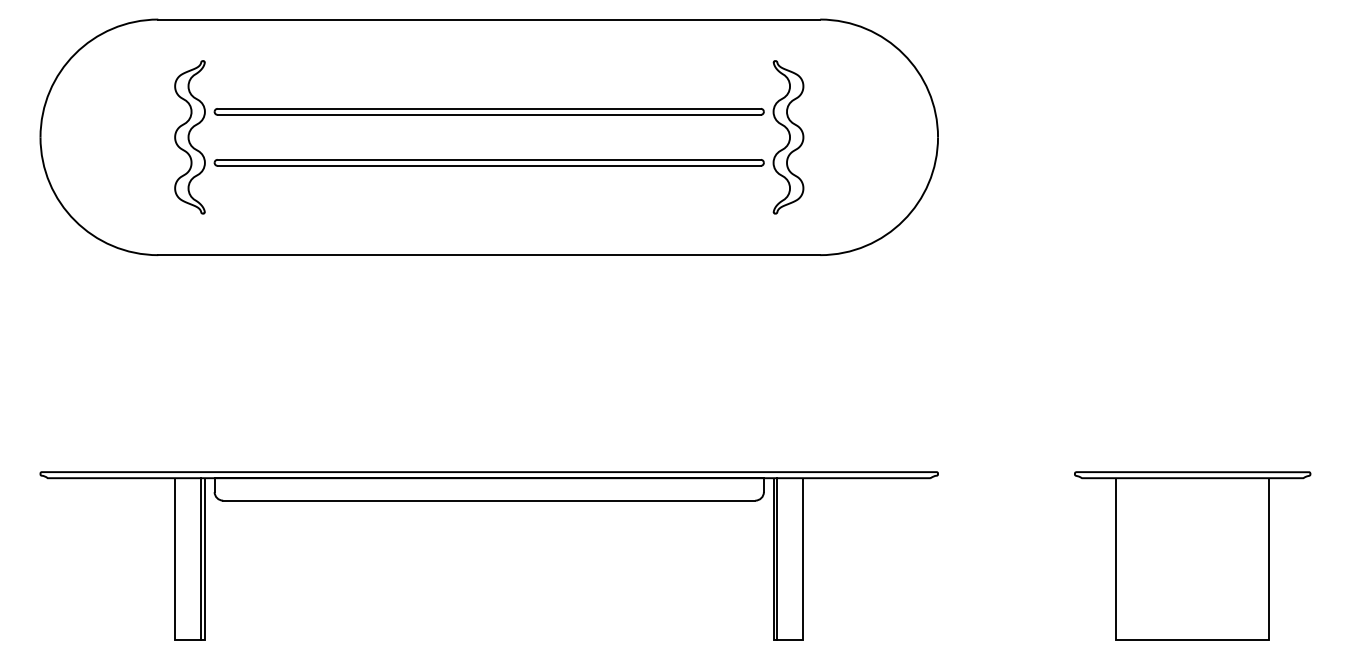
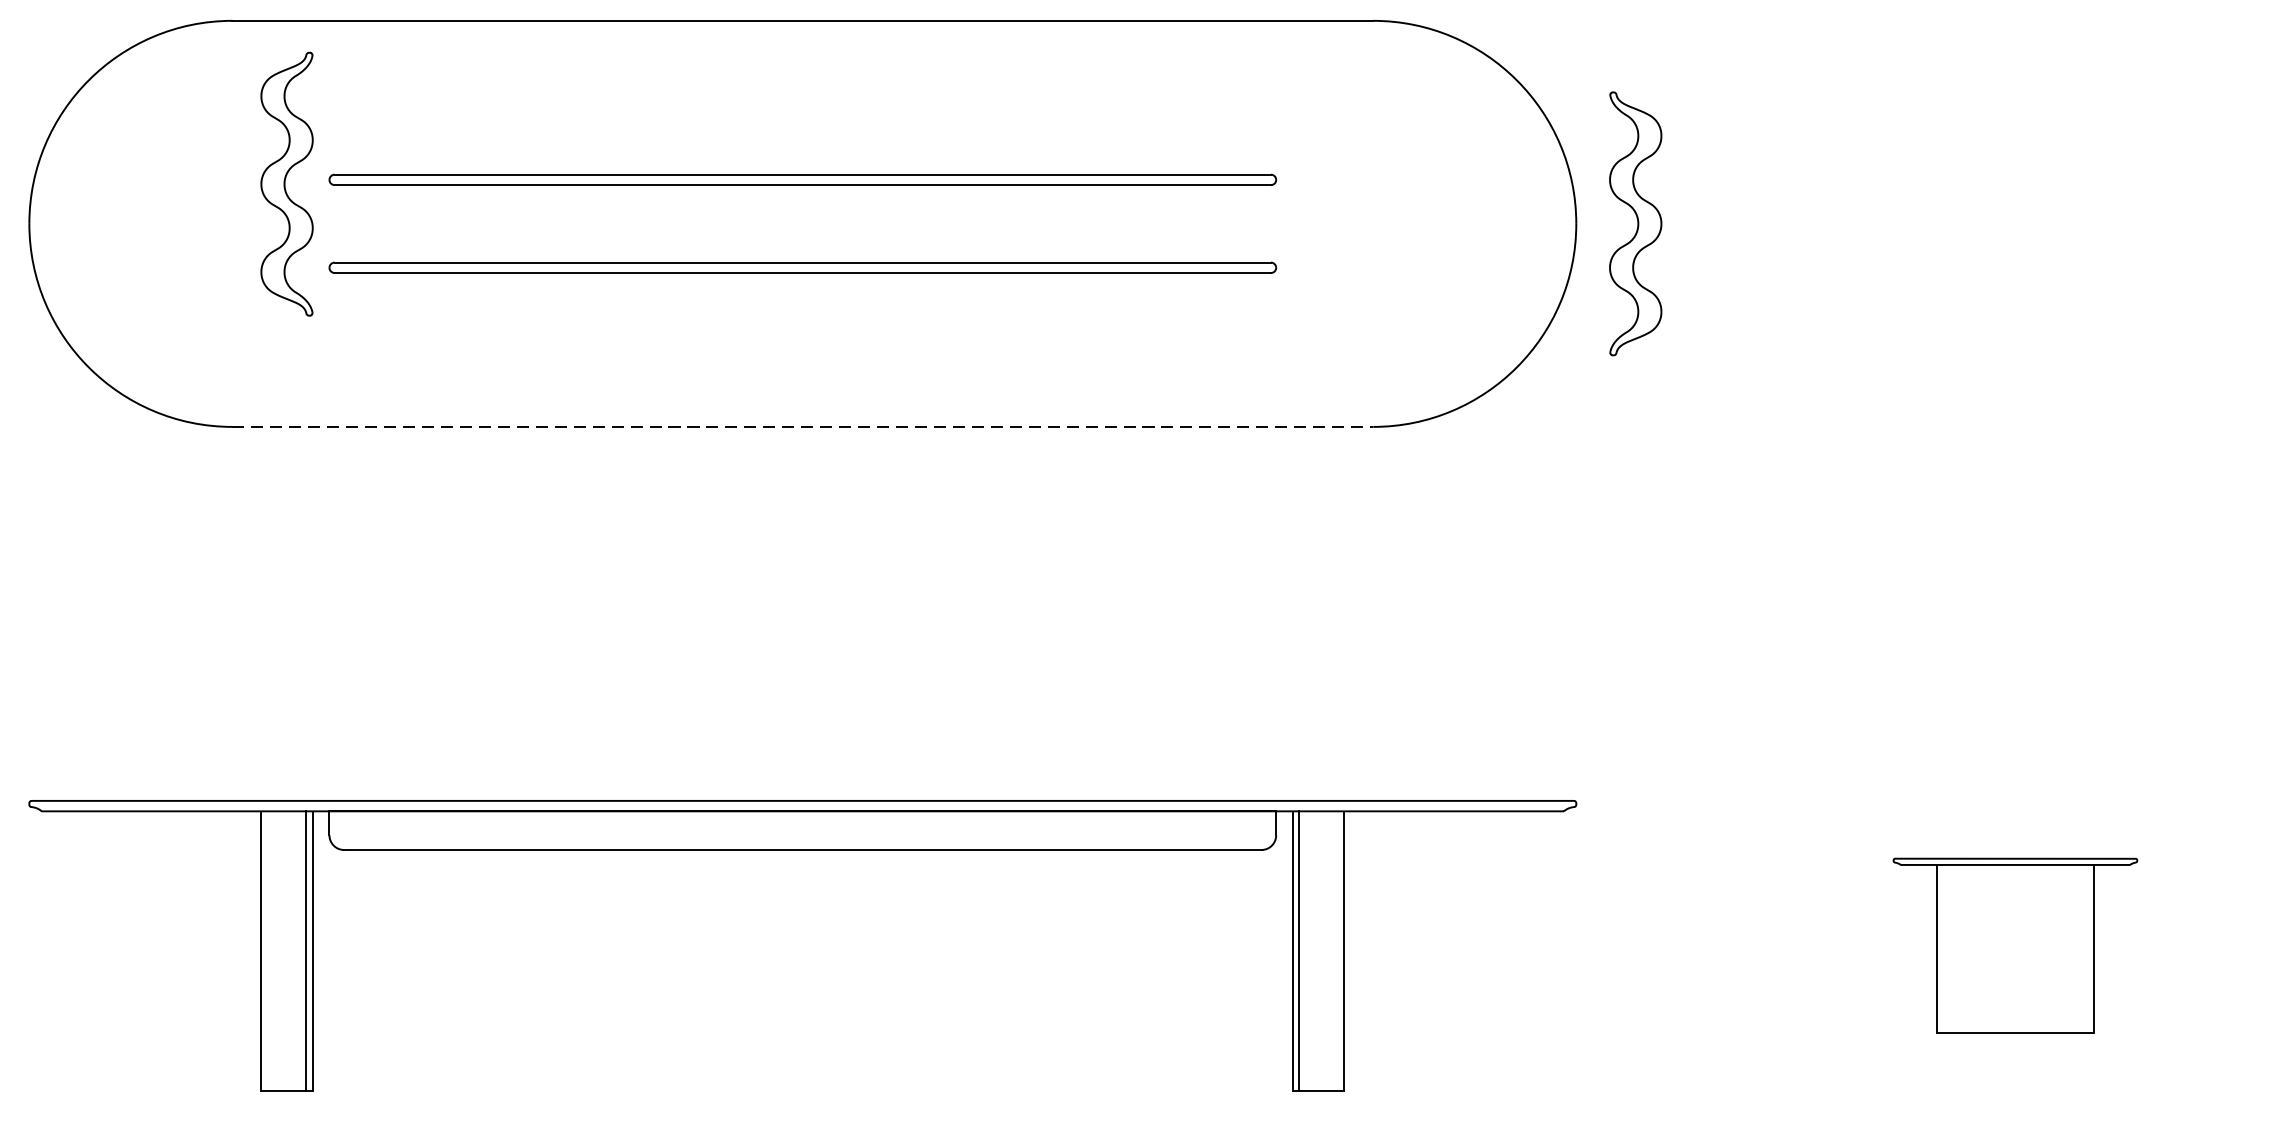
part: (189, 137) -> (286, 184), moved
part: (788, 137) -> (1635, 224), moved
line: (489, 255) -> (803, 427), solid -> dashed
part: (1192, 555) -> (2014, 944), size x0.6

